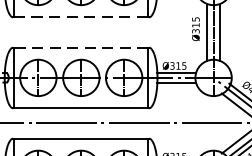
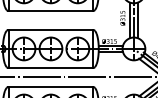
line: (80, 16) -> (50, 10), dashed -> solid
line: (80, 46) -> (50, 29), dashed -> solid

